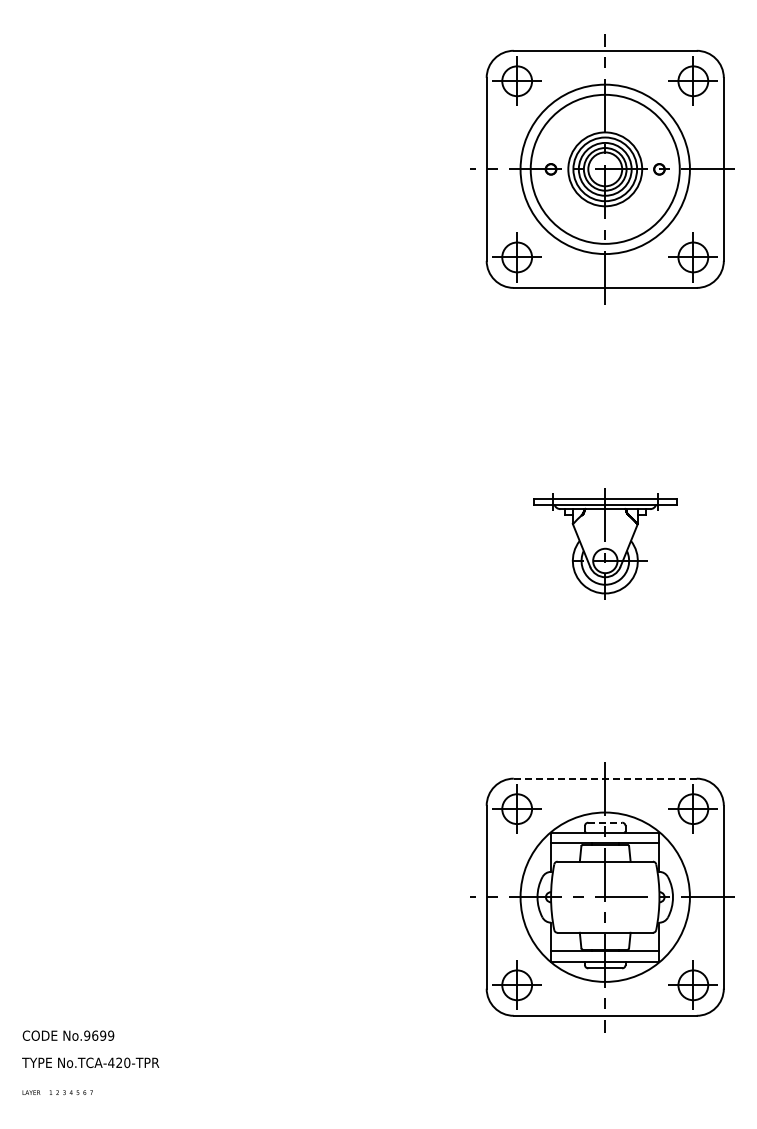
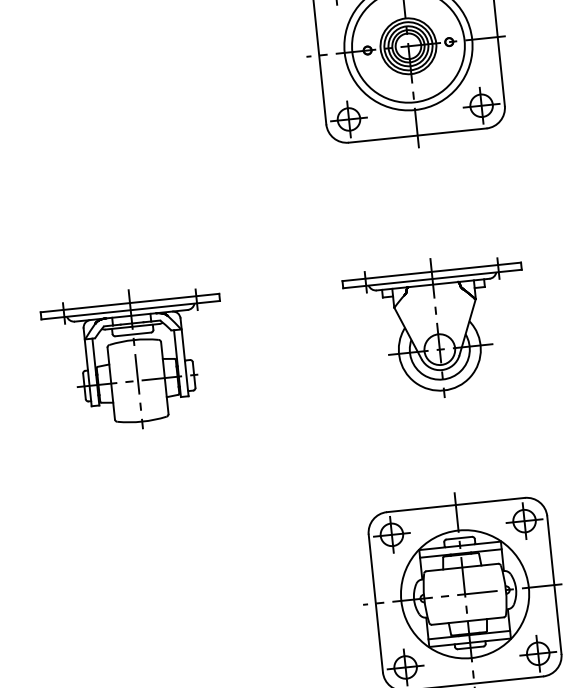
part: (204, 543) -> (135, 359), added
part: (605, 543) -> (437, 327), size x1.67
line: (605, 778) -> (456, 504), dashed -> solid
line: (605, 822) -> (459, 538), dashed -> solid

